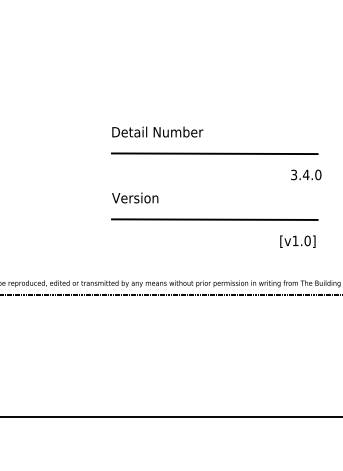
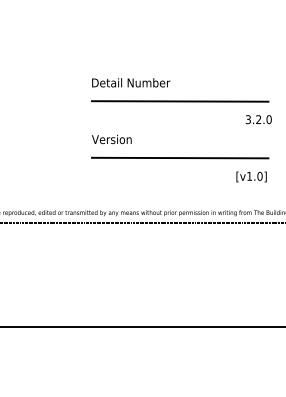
text: (305, 174) -> (258, 119), 3.4.0 -> 3.2.0

